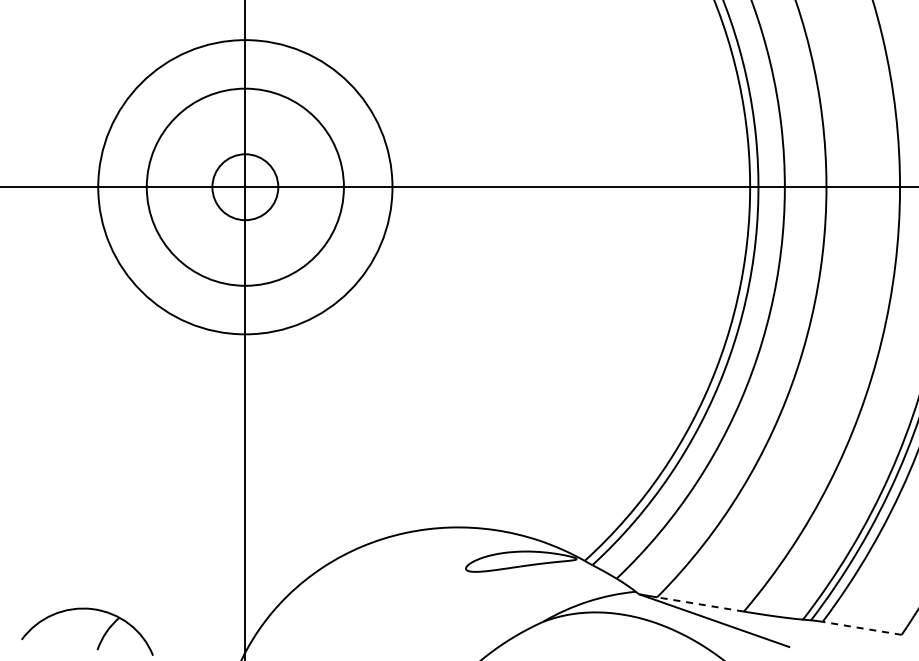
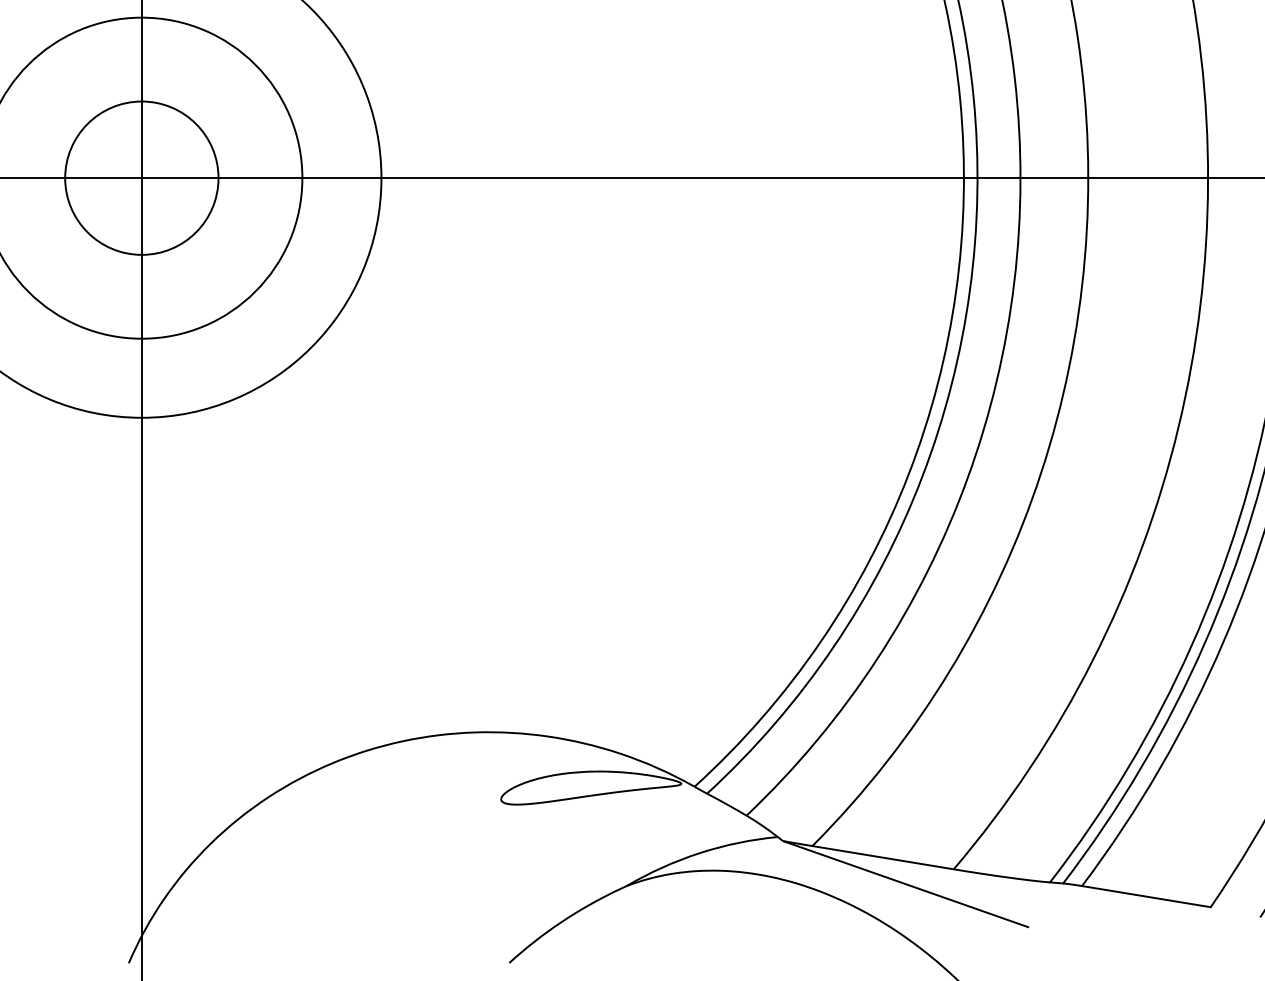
circle: (245, 187) -> (142, 178), size x1.43
line: (700, 604) -> (883, 857), dashed -> solid
line: (861, 628) -> (1145, 896), dashed -> solid

